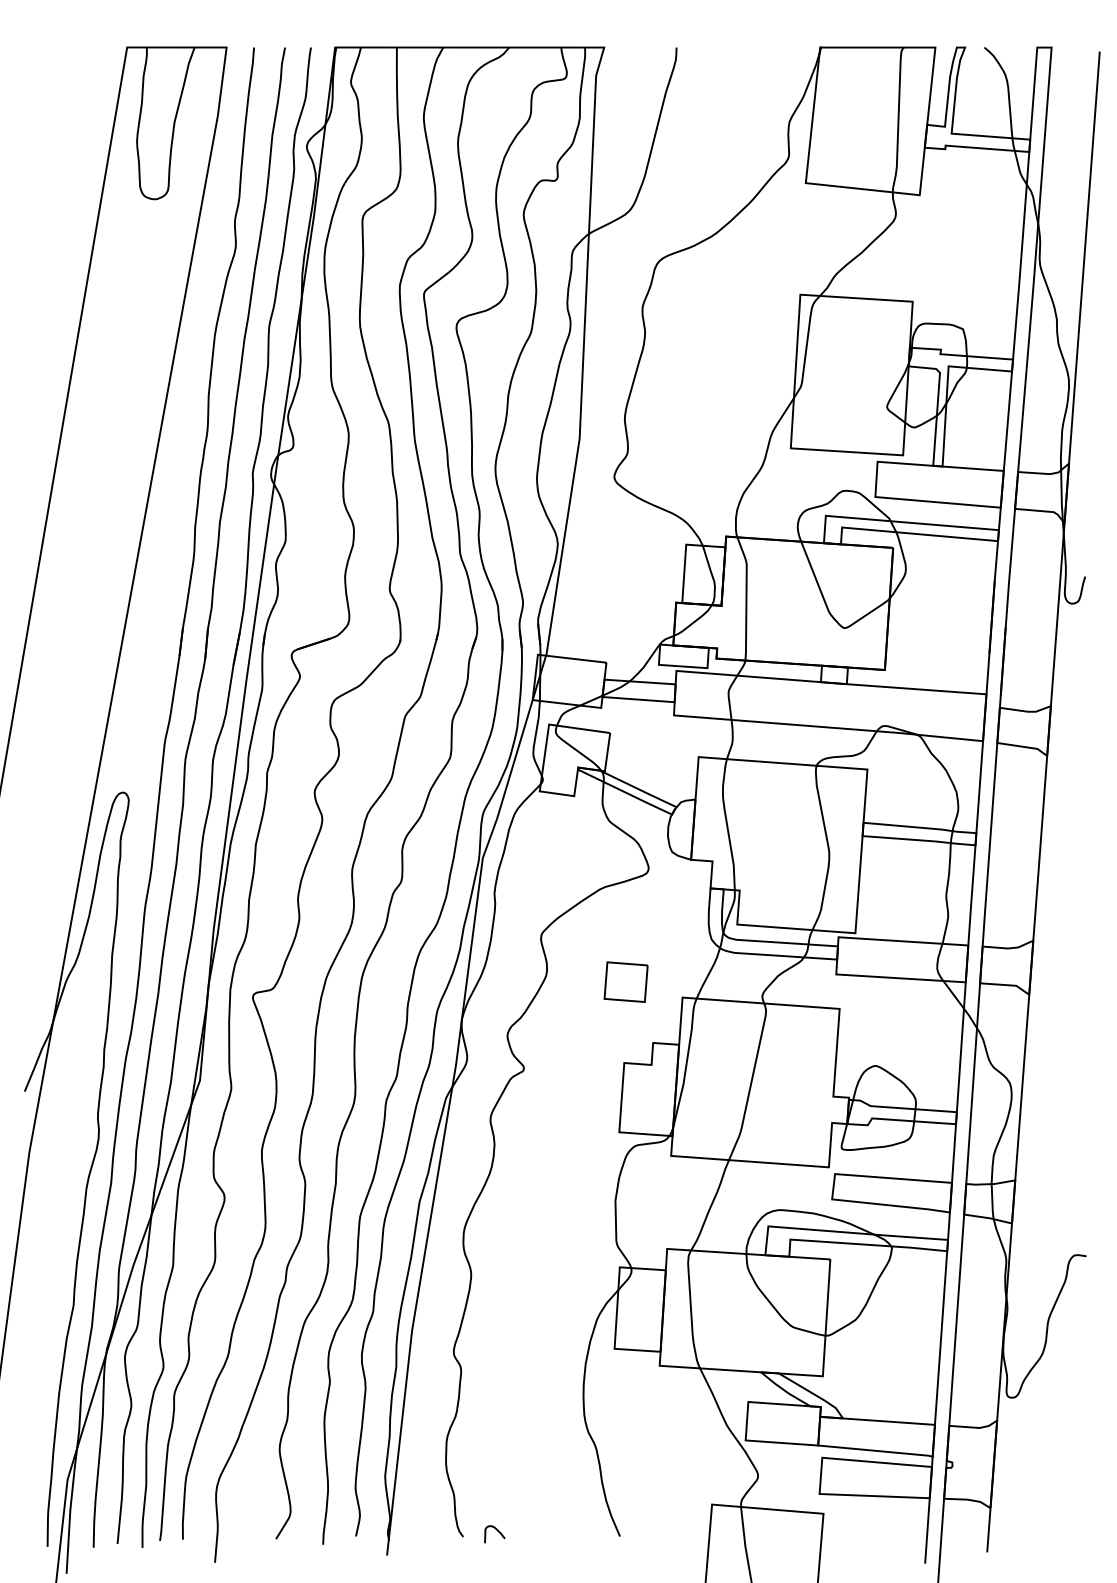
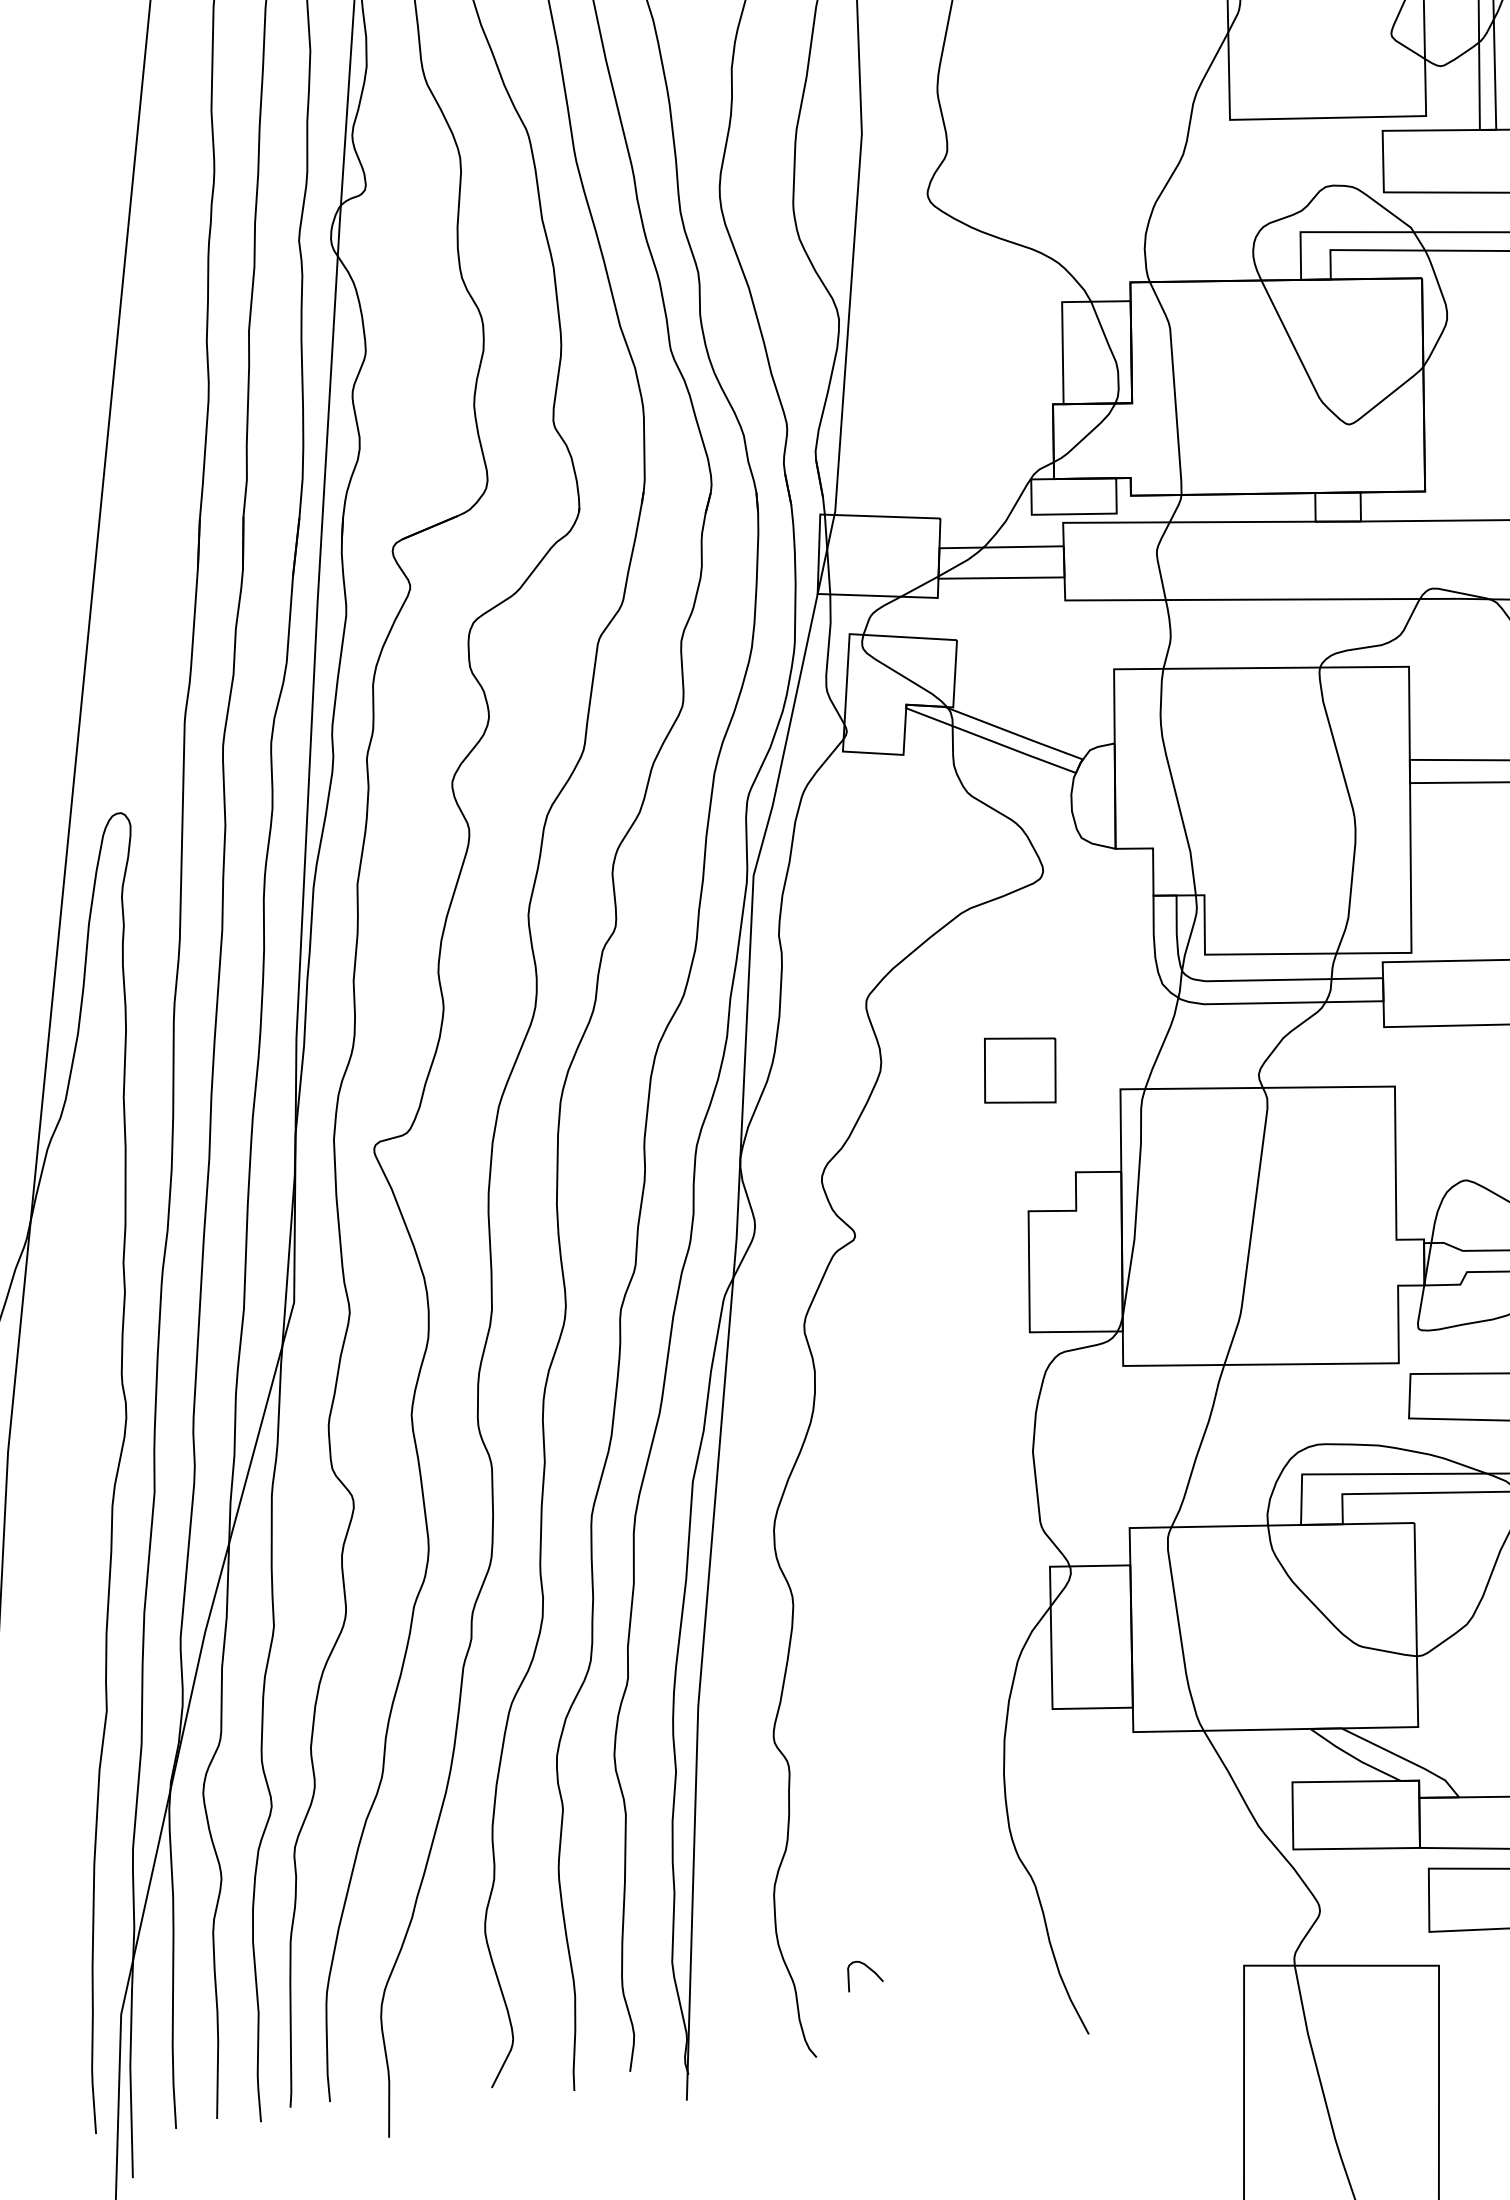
curve: (497, 1531) -> (869, 1970), moved

